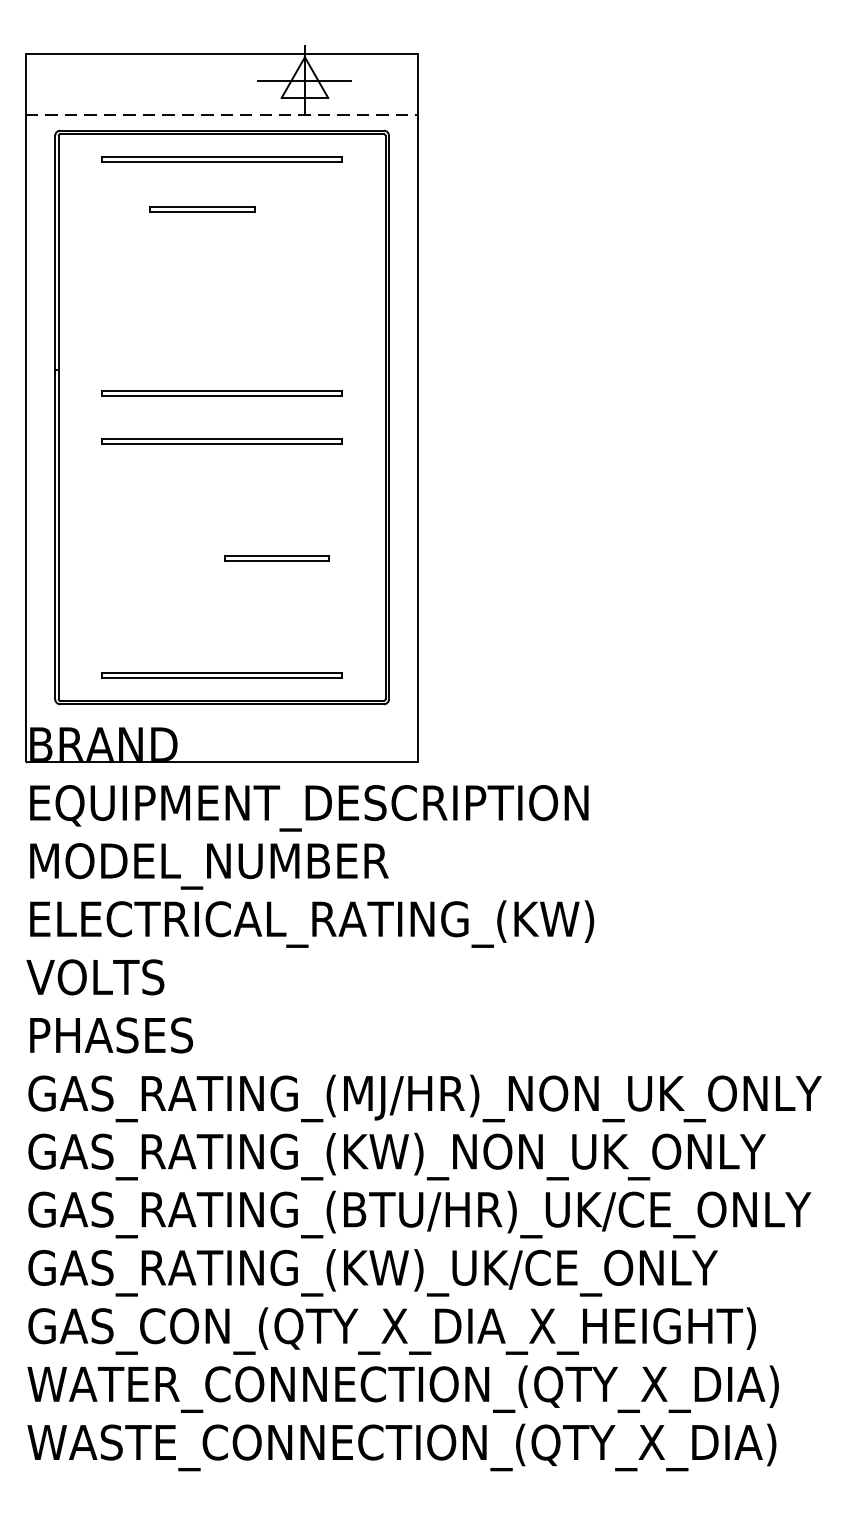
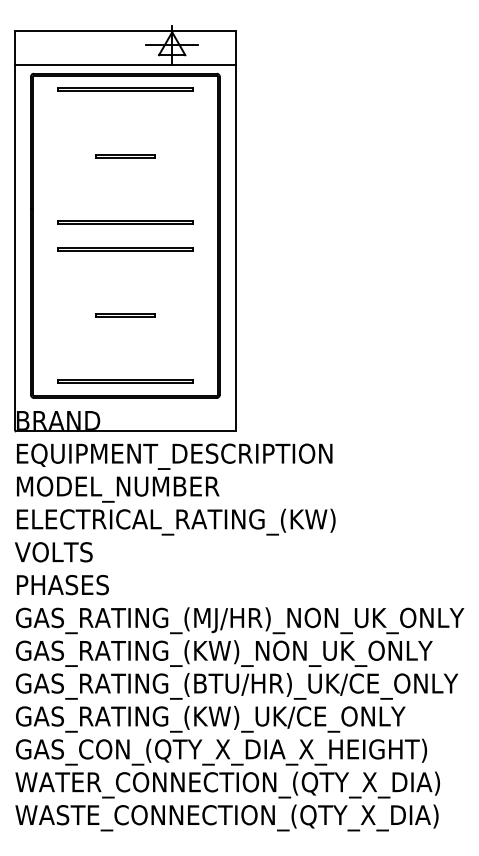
line: (222, 116) -> (125, 65), dashed -> solid
line: (202, 208) -> (125, 155), moved
line: (277, 556) -> (125, 314), moved

